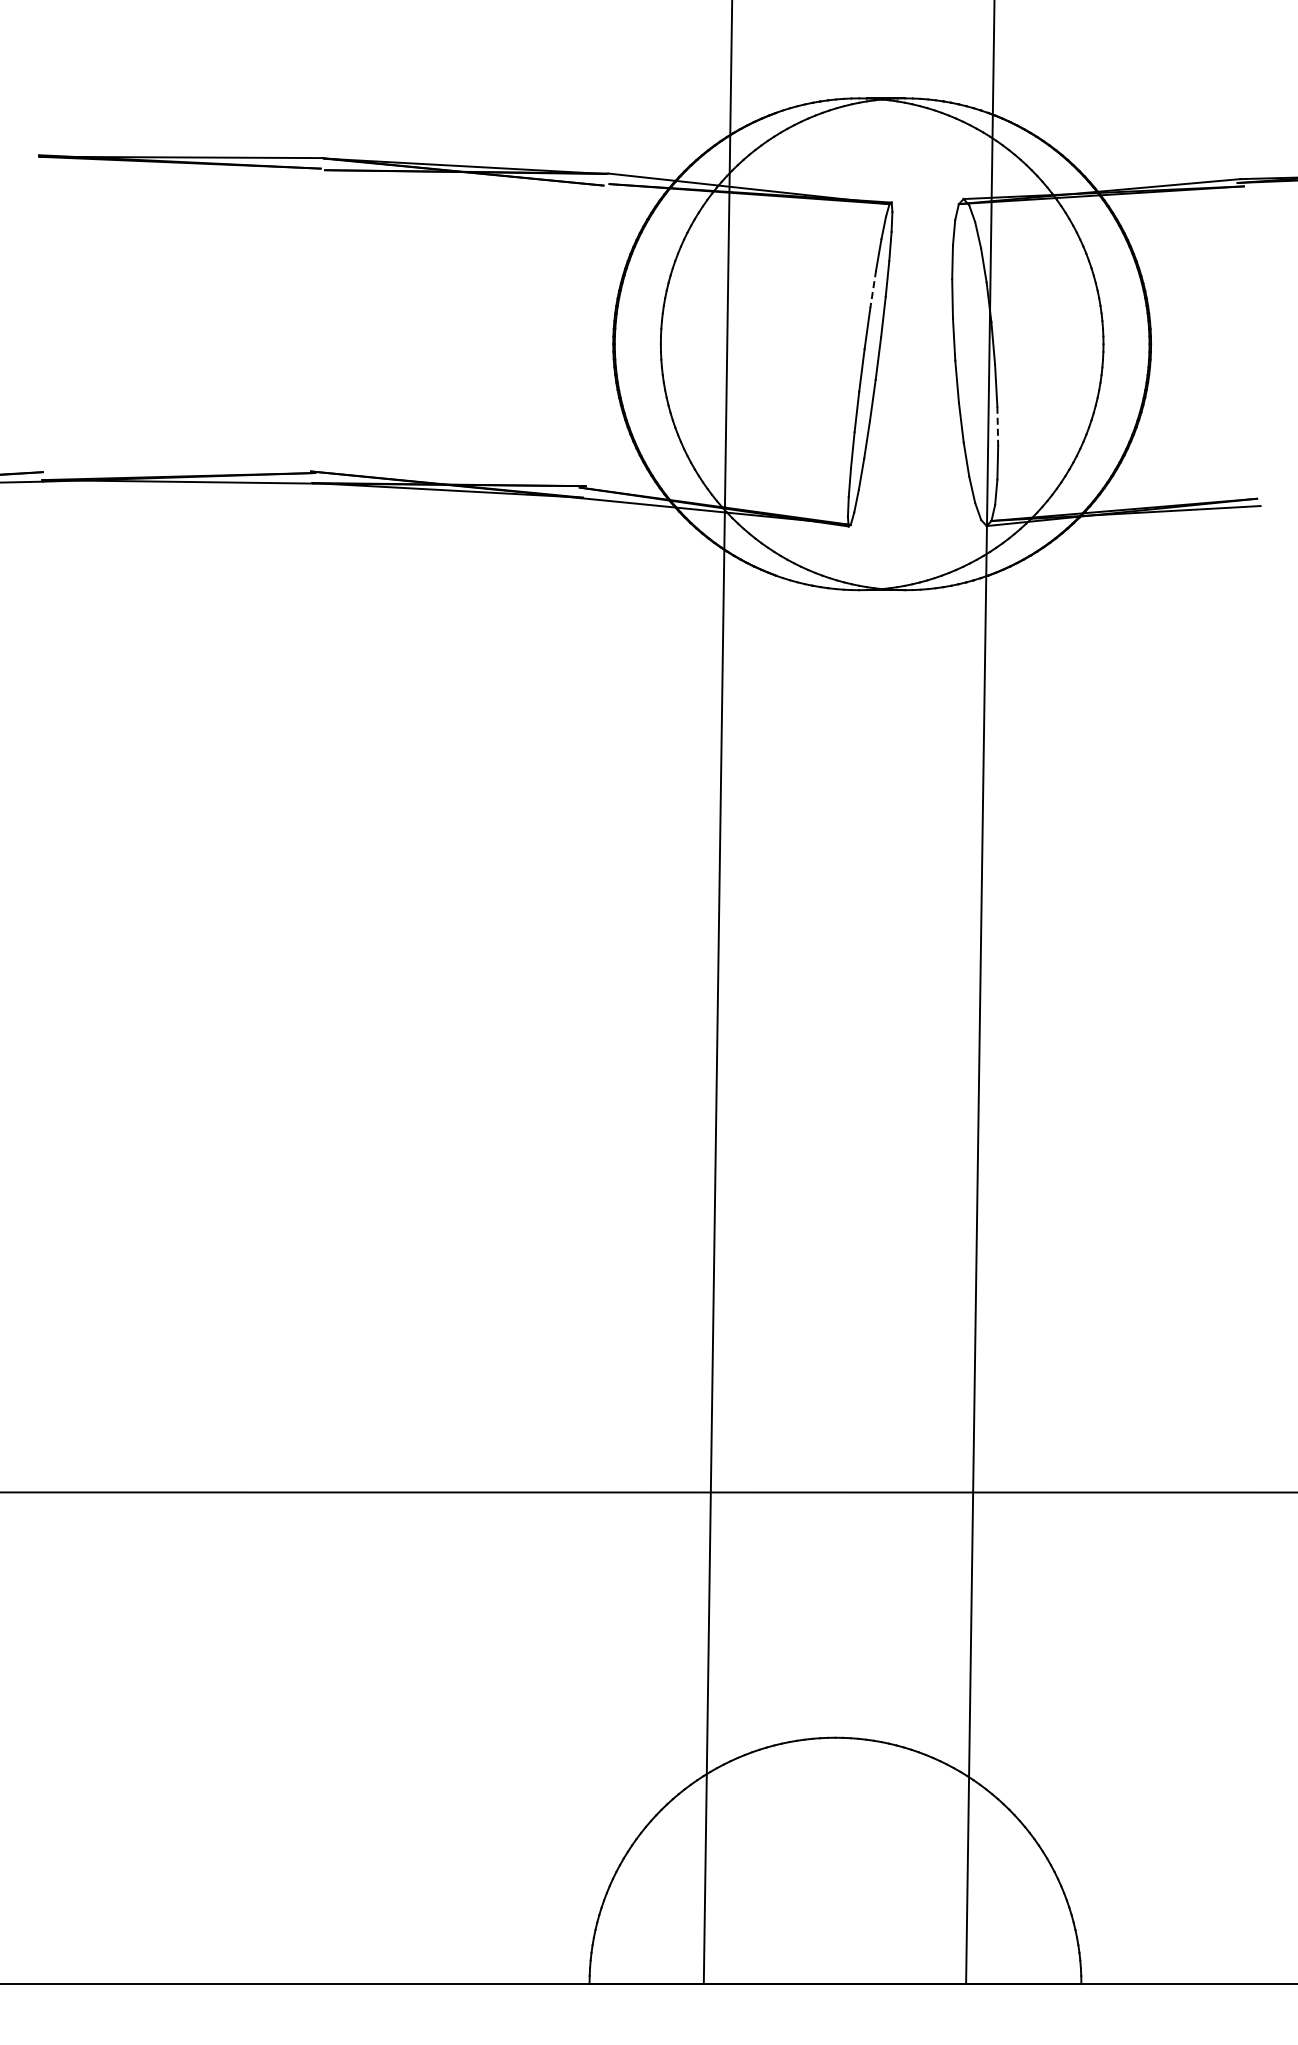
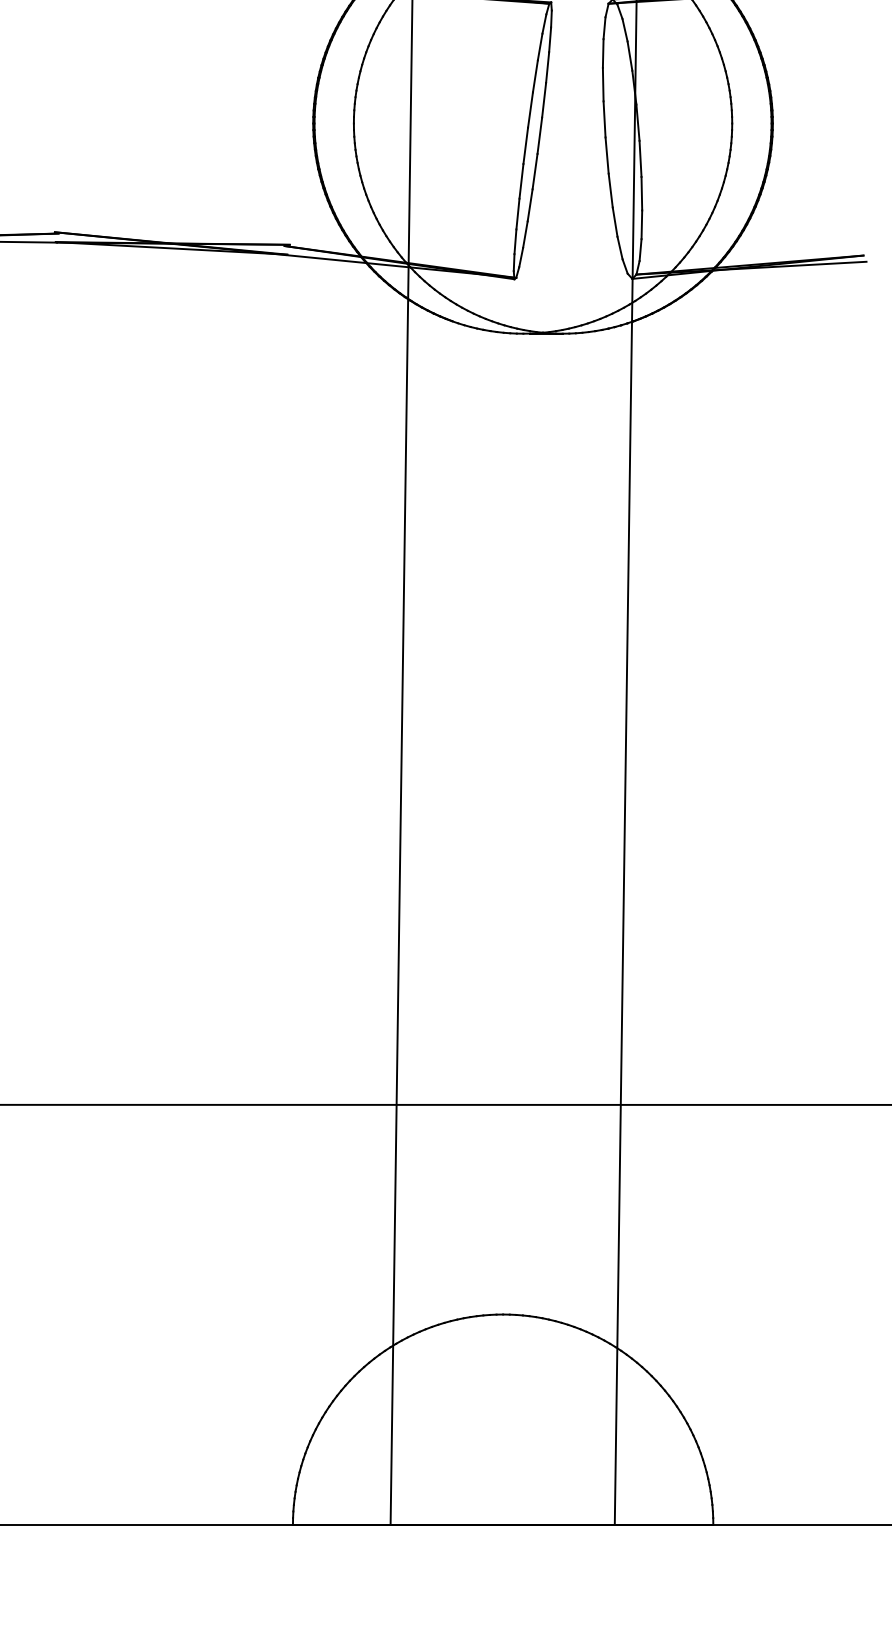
line: (873, 289) -> (535, 76), dashed -> solid
line: (997, 426) -> (641, 193), dashed -> solid

